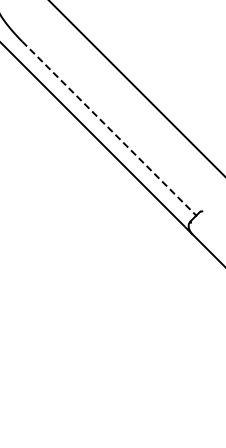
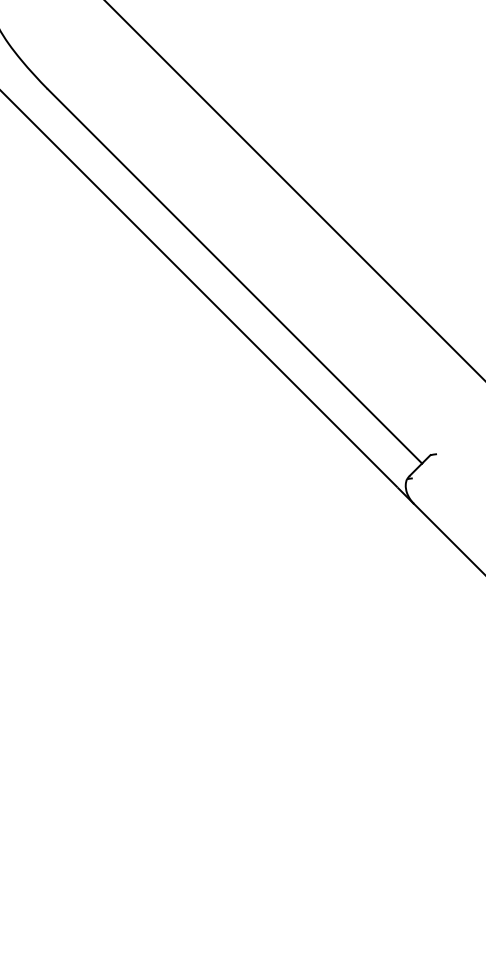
line: (109, 128) -> (235, 276), dashed -> solid

